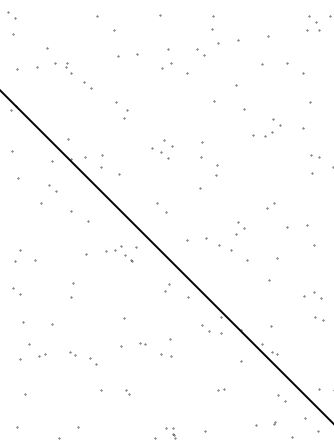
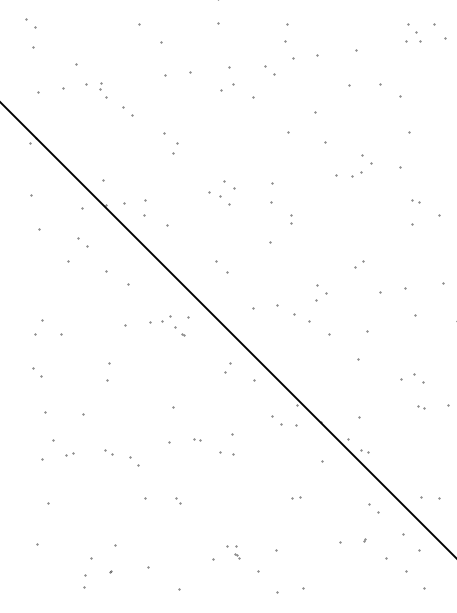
part: (315, 156) -> (415, 201), size x0.62
part: (217, 170) -> (291, 219), size x0.62
part: (319, 318) -> (421, 407), size x0.62

